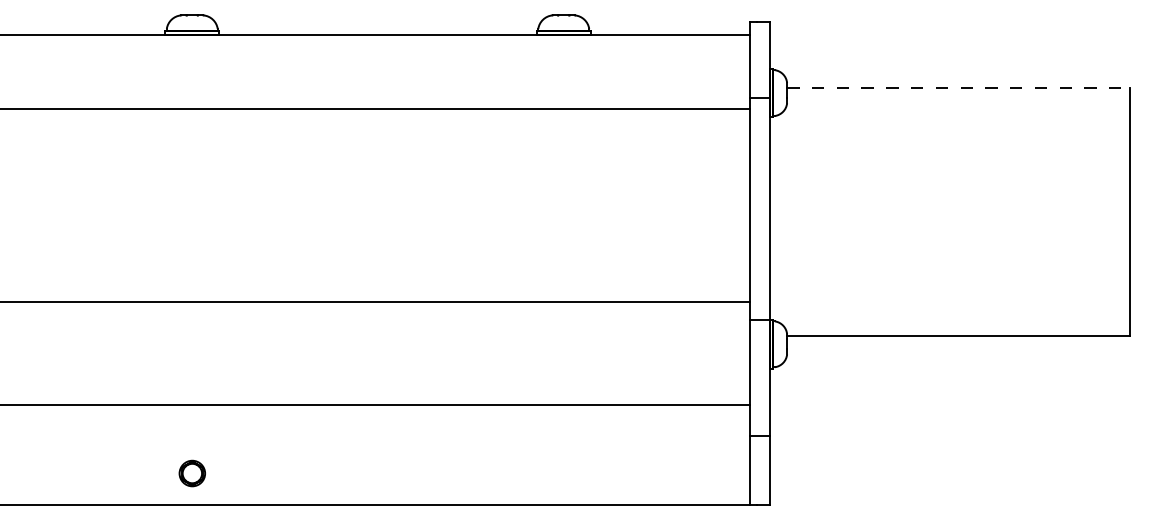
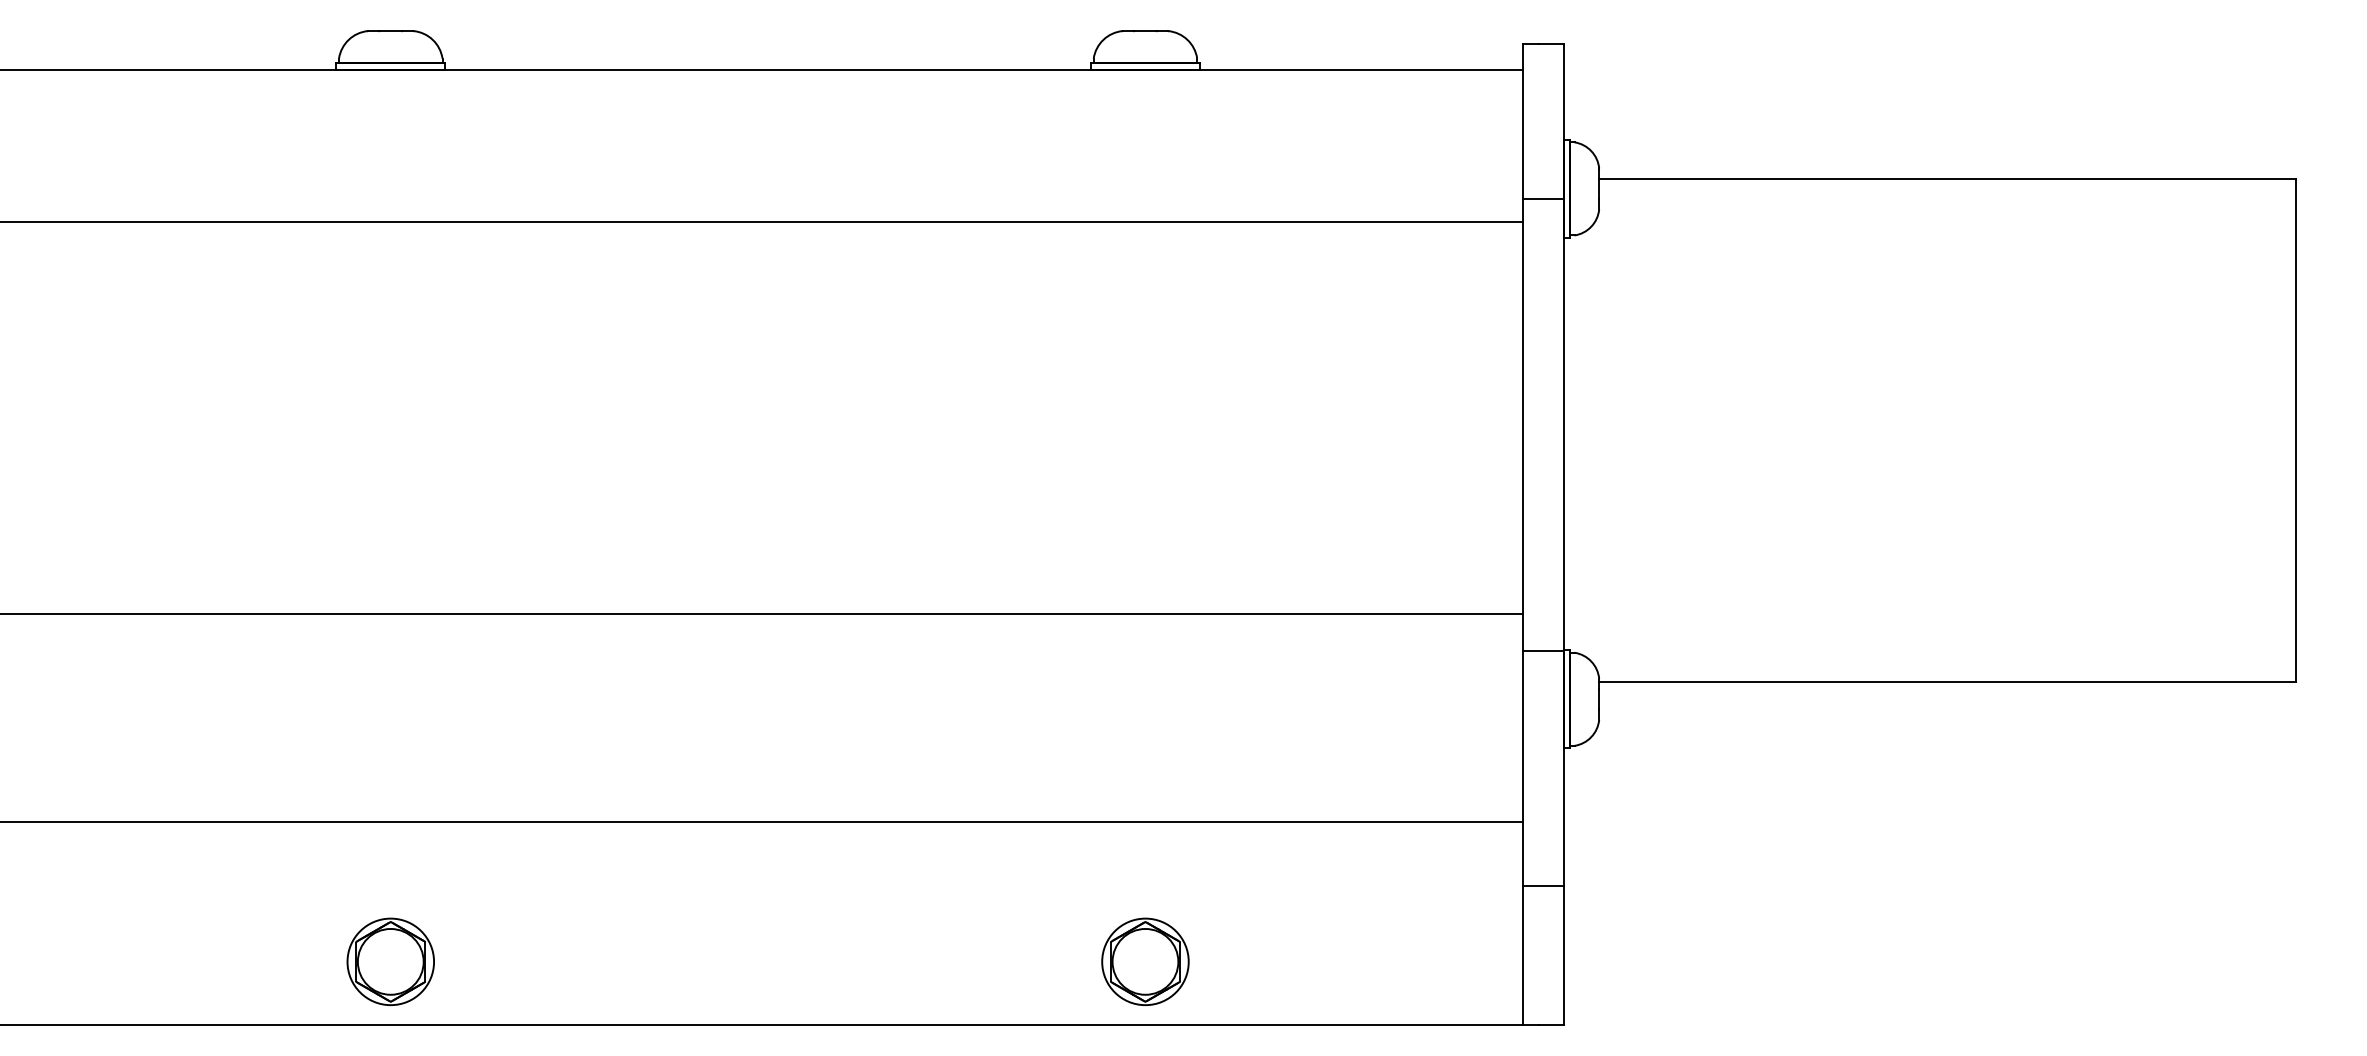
line: (959, 88) -> (1949, 179), dashed -> solid
part: (192, 473) -> (391, 961), size x1.67
part: (563, 473) -> (1144, 961), added

